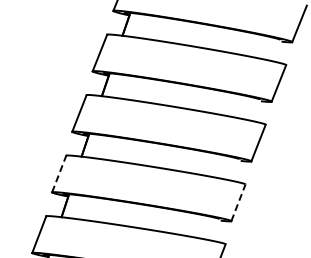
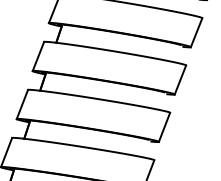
line: (59, 174) -> (22, 104), dashed -> solid
line: (238, 202) -> (164, 127), dashed -> solid

